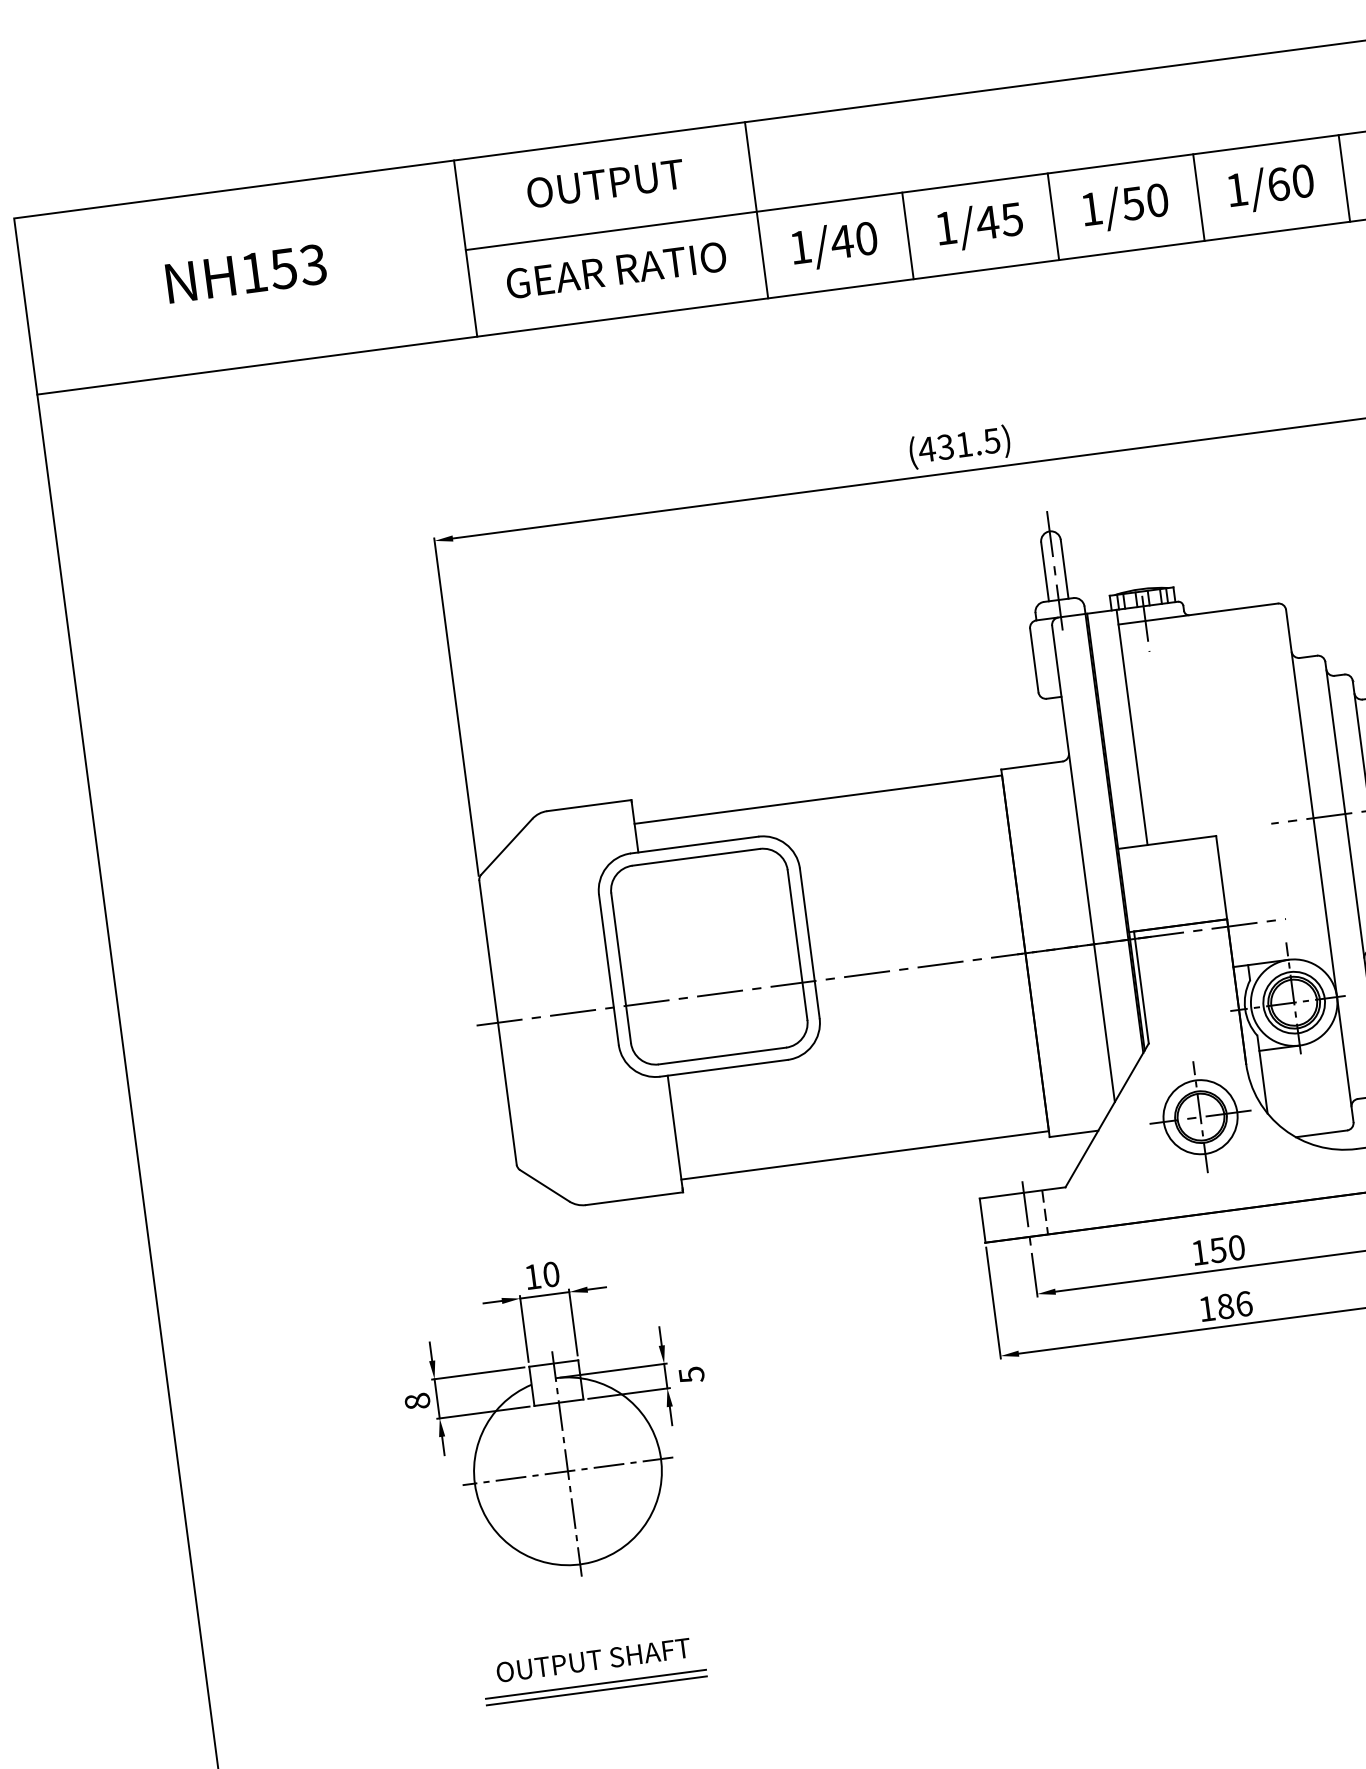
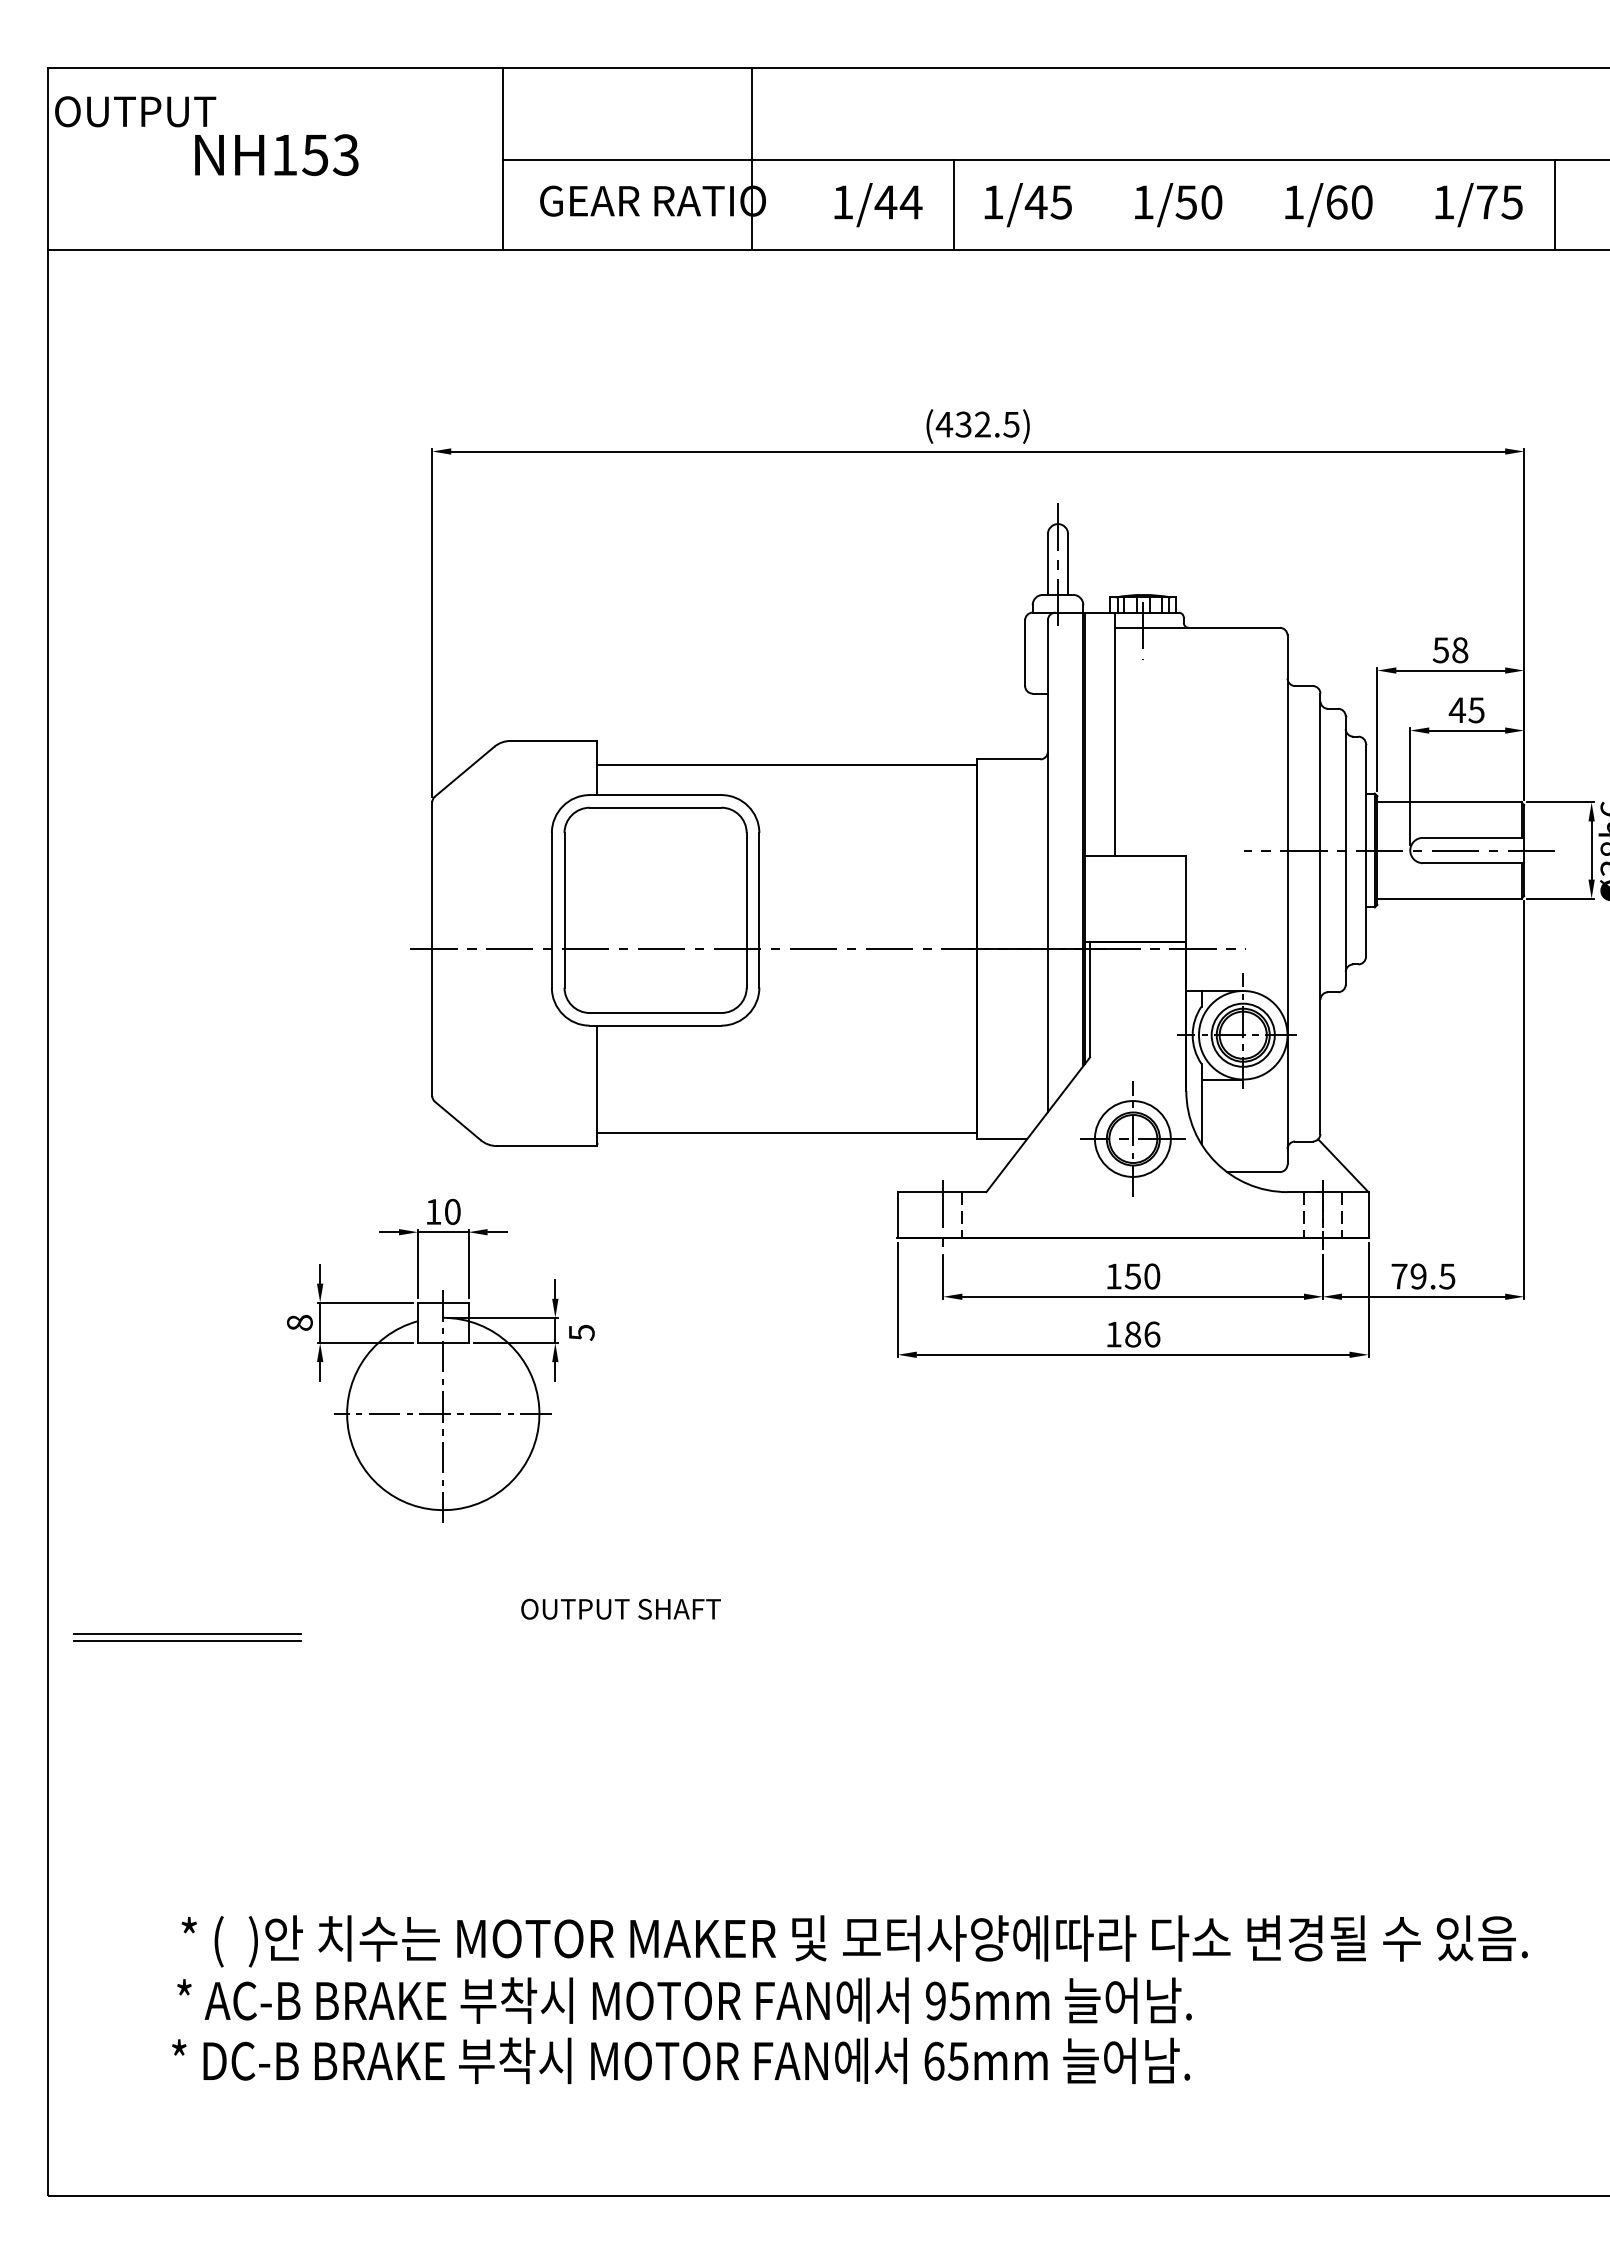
line: (1344, 177) -> (1404, 204), removed
text: (605, 183) -> (135, 111), moved
line: (1199, 196) -> (1254, 204), removed
line: (756, 209) -> (752, 158), moved
line: (1052, 216) -> (1103, 204), removed
text: (865, 238) -> (910, 202), 1/40 -> 1/44
text: (963, 444) -> (982, 424), (431.5) -> (432.5)
text: (592, 1659) -> (620, 1608), moved
part: (596, 1687) -> (187, 1637), moved

